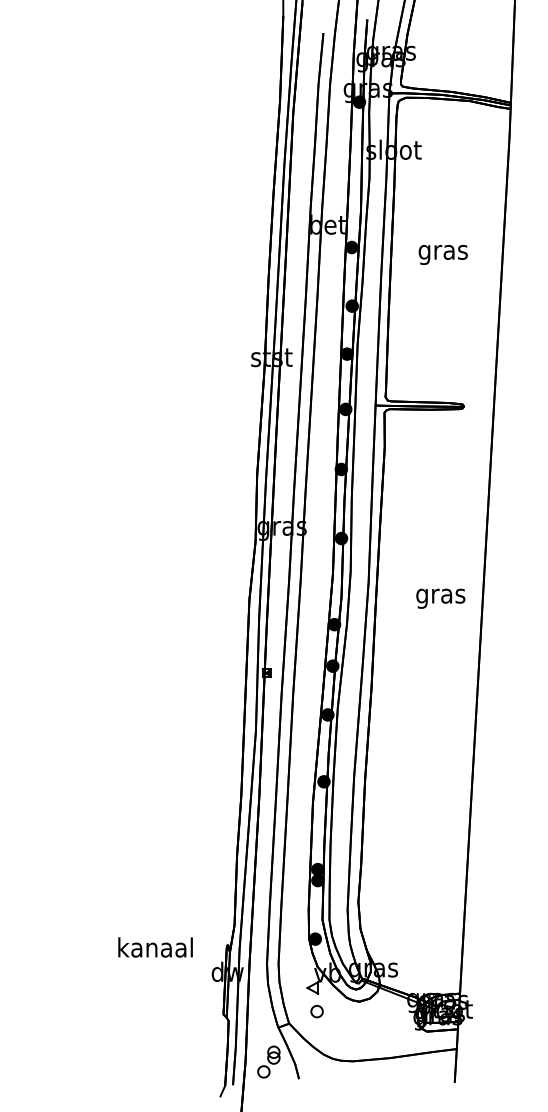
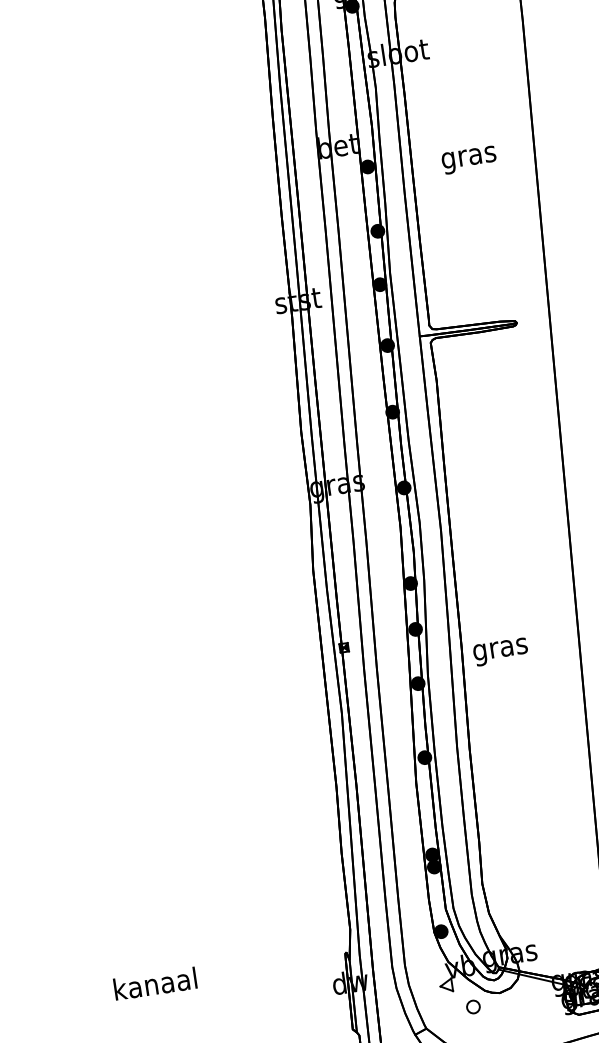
text: (440, 598) -> (500, 651), moved
text: (155, 947) -> (155, 983), moved
part: (316, 1011) -> (472, 1007), moved

